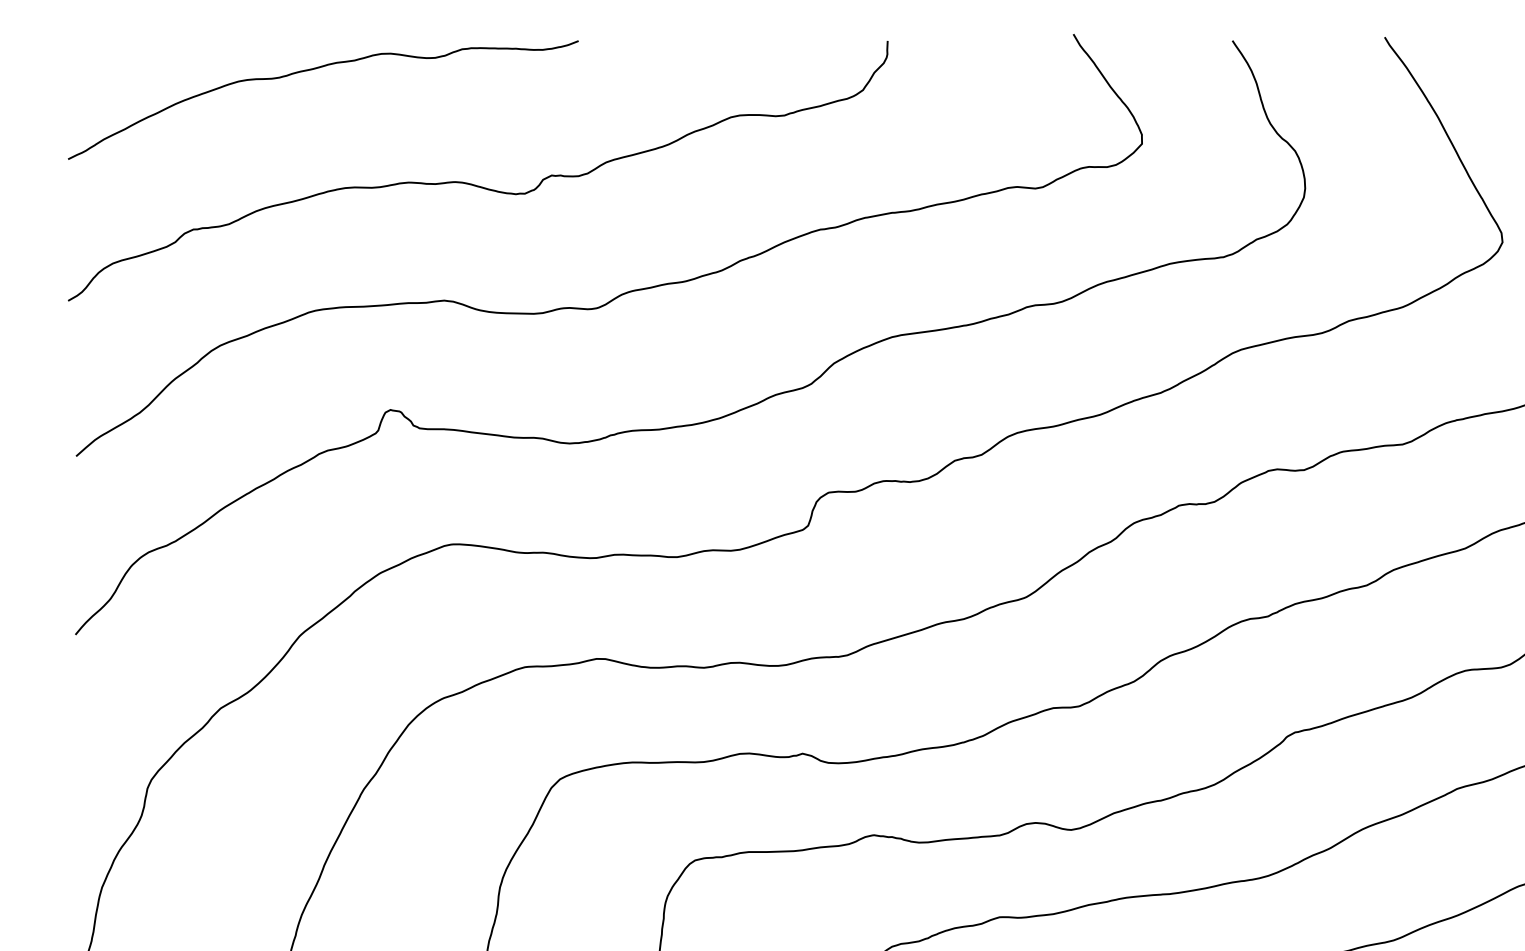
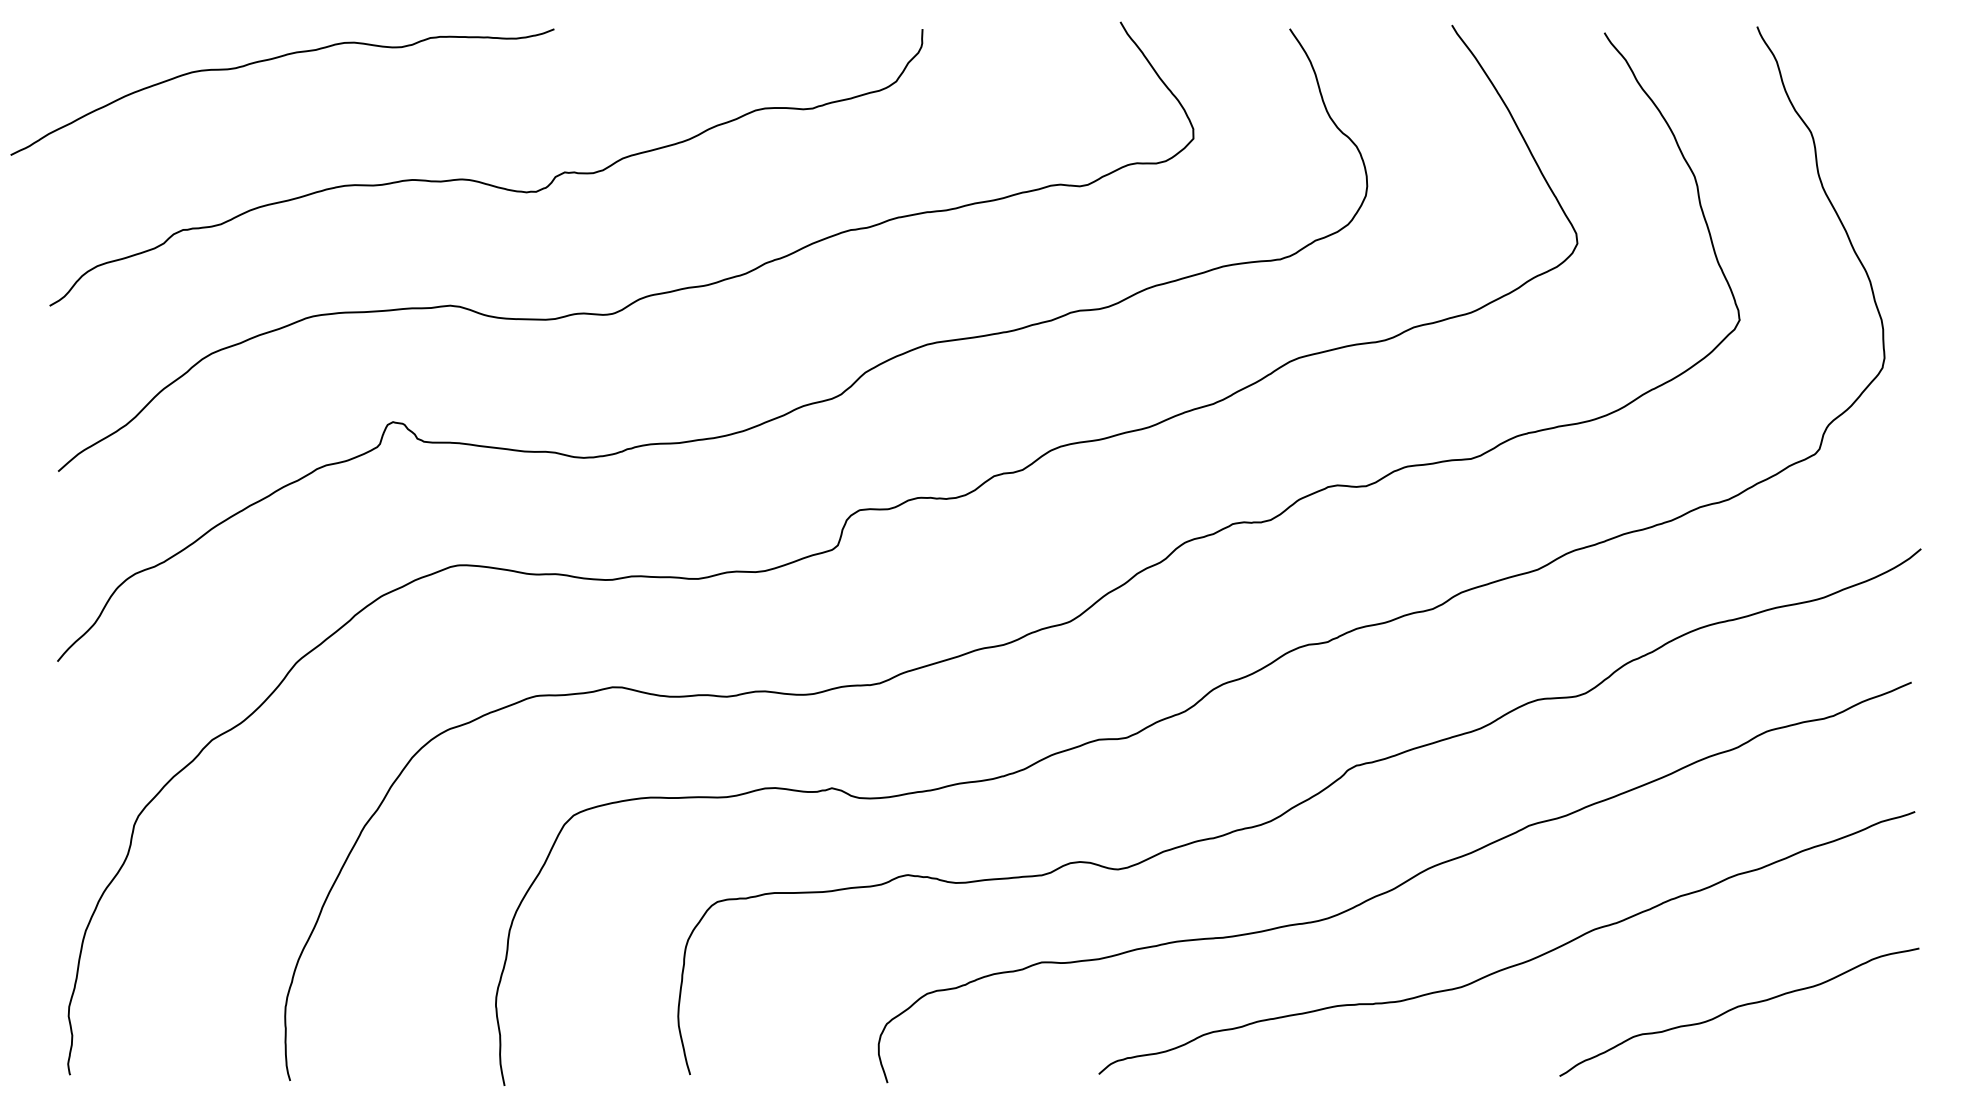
curve: (315, 69) -> (274, 59), moved

